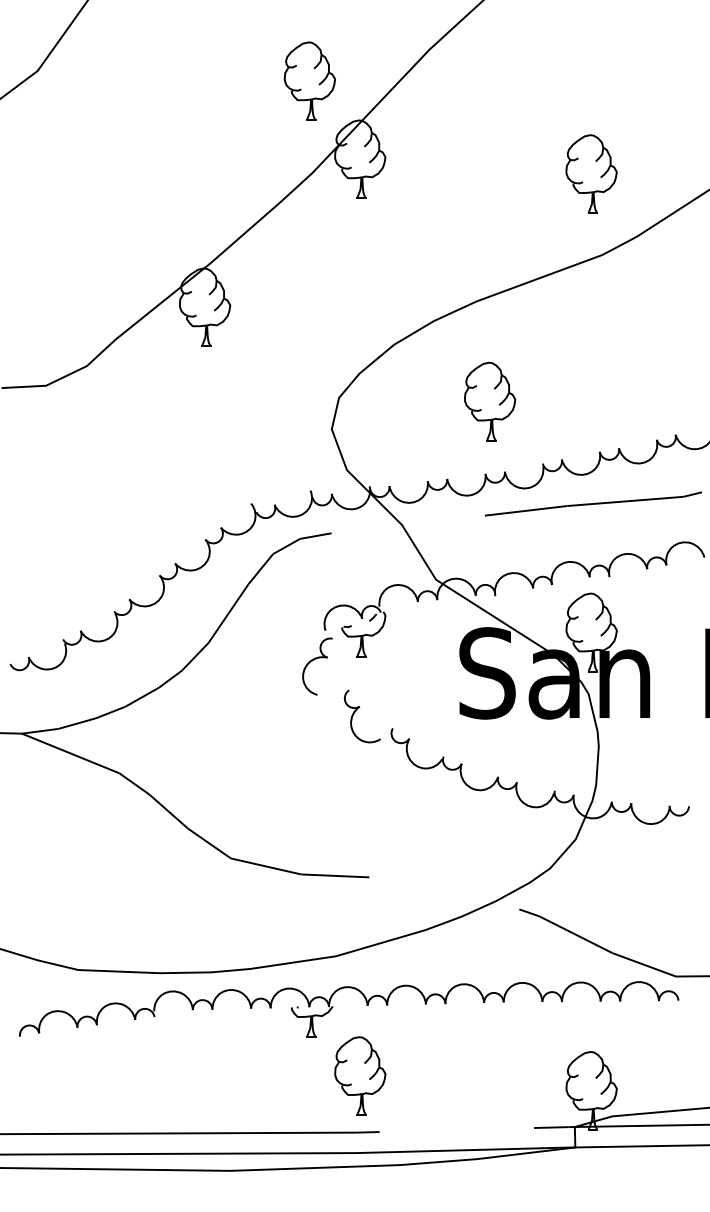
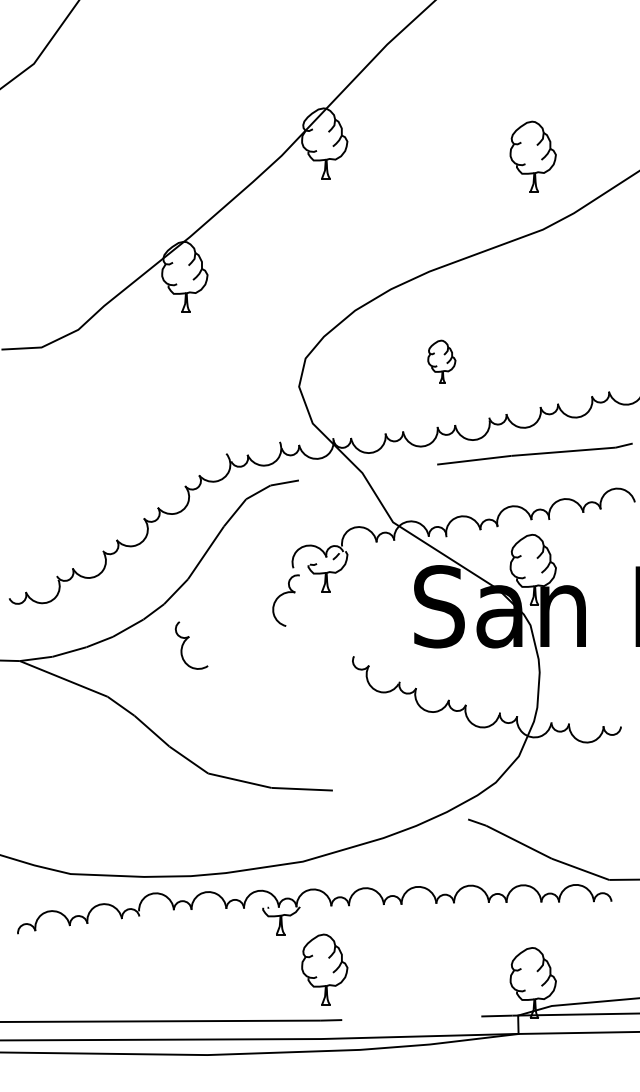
part: (308, 80) -> (278, 72), removed
part: (489, 401) -> (441, 361), size x0.6
part: (356, 710) -> (186, 640), moved

